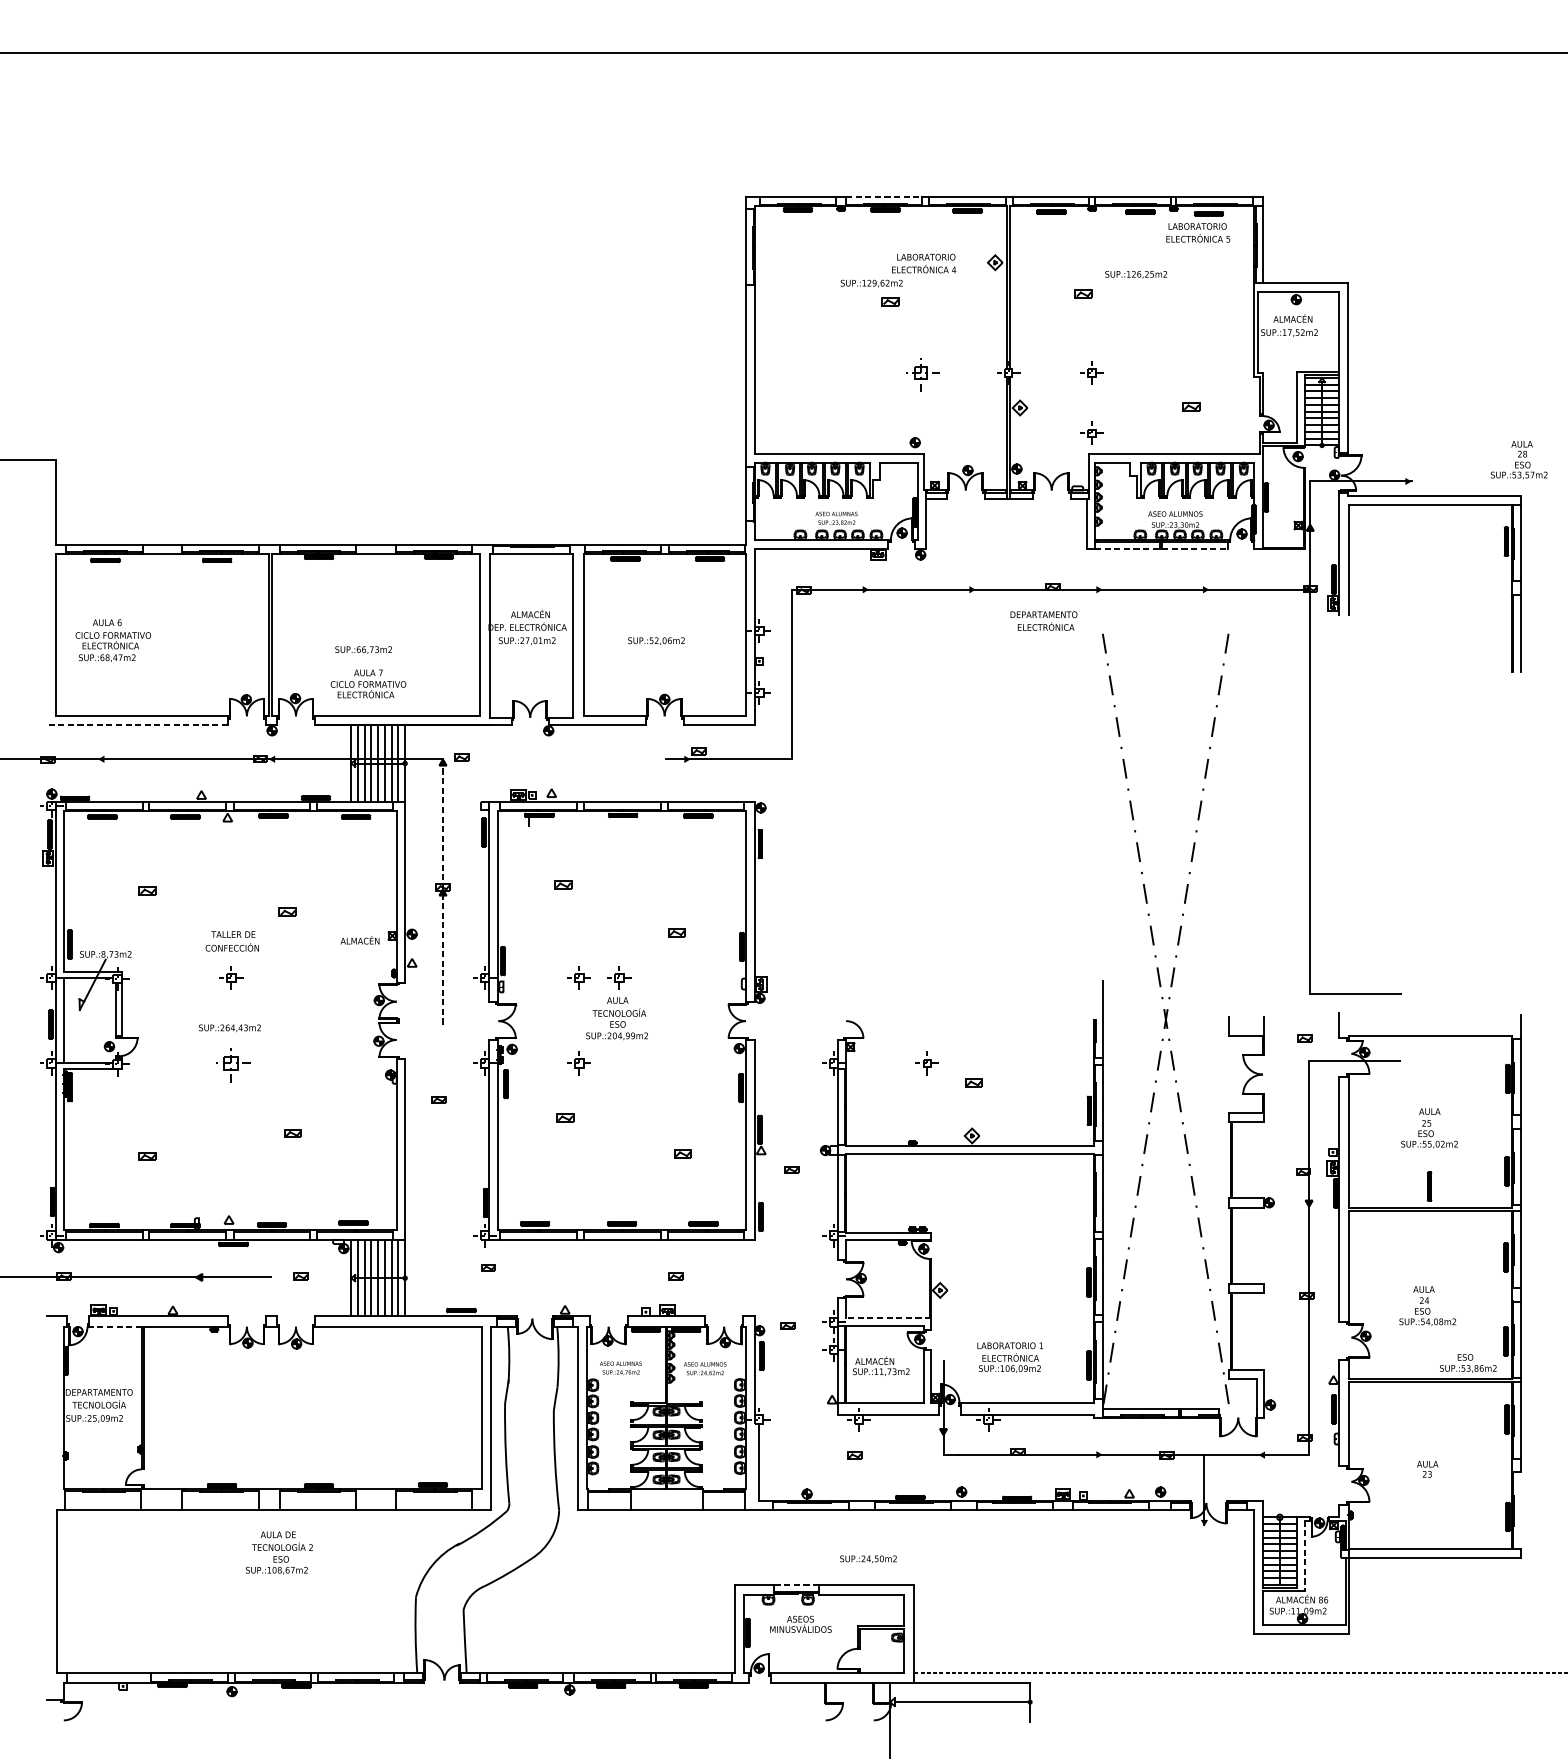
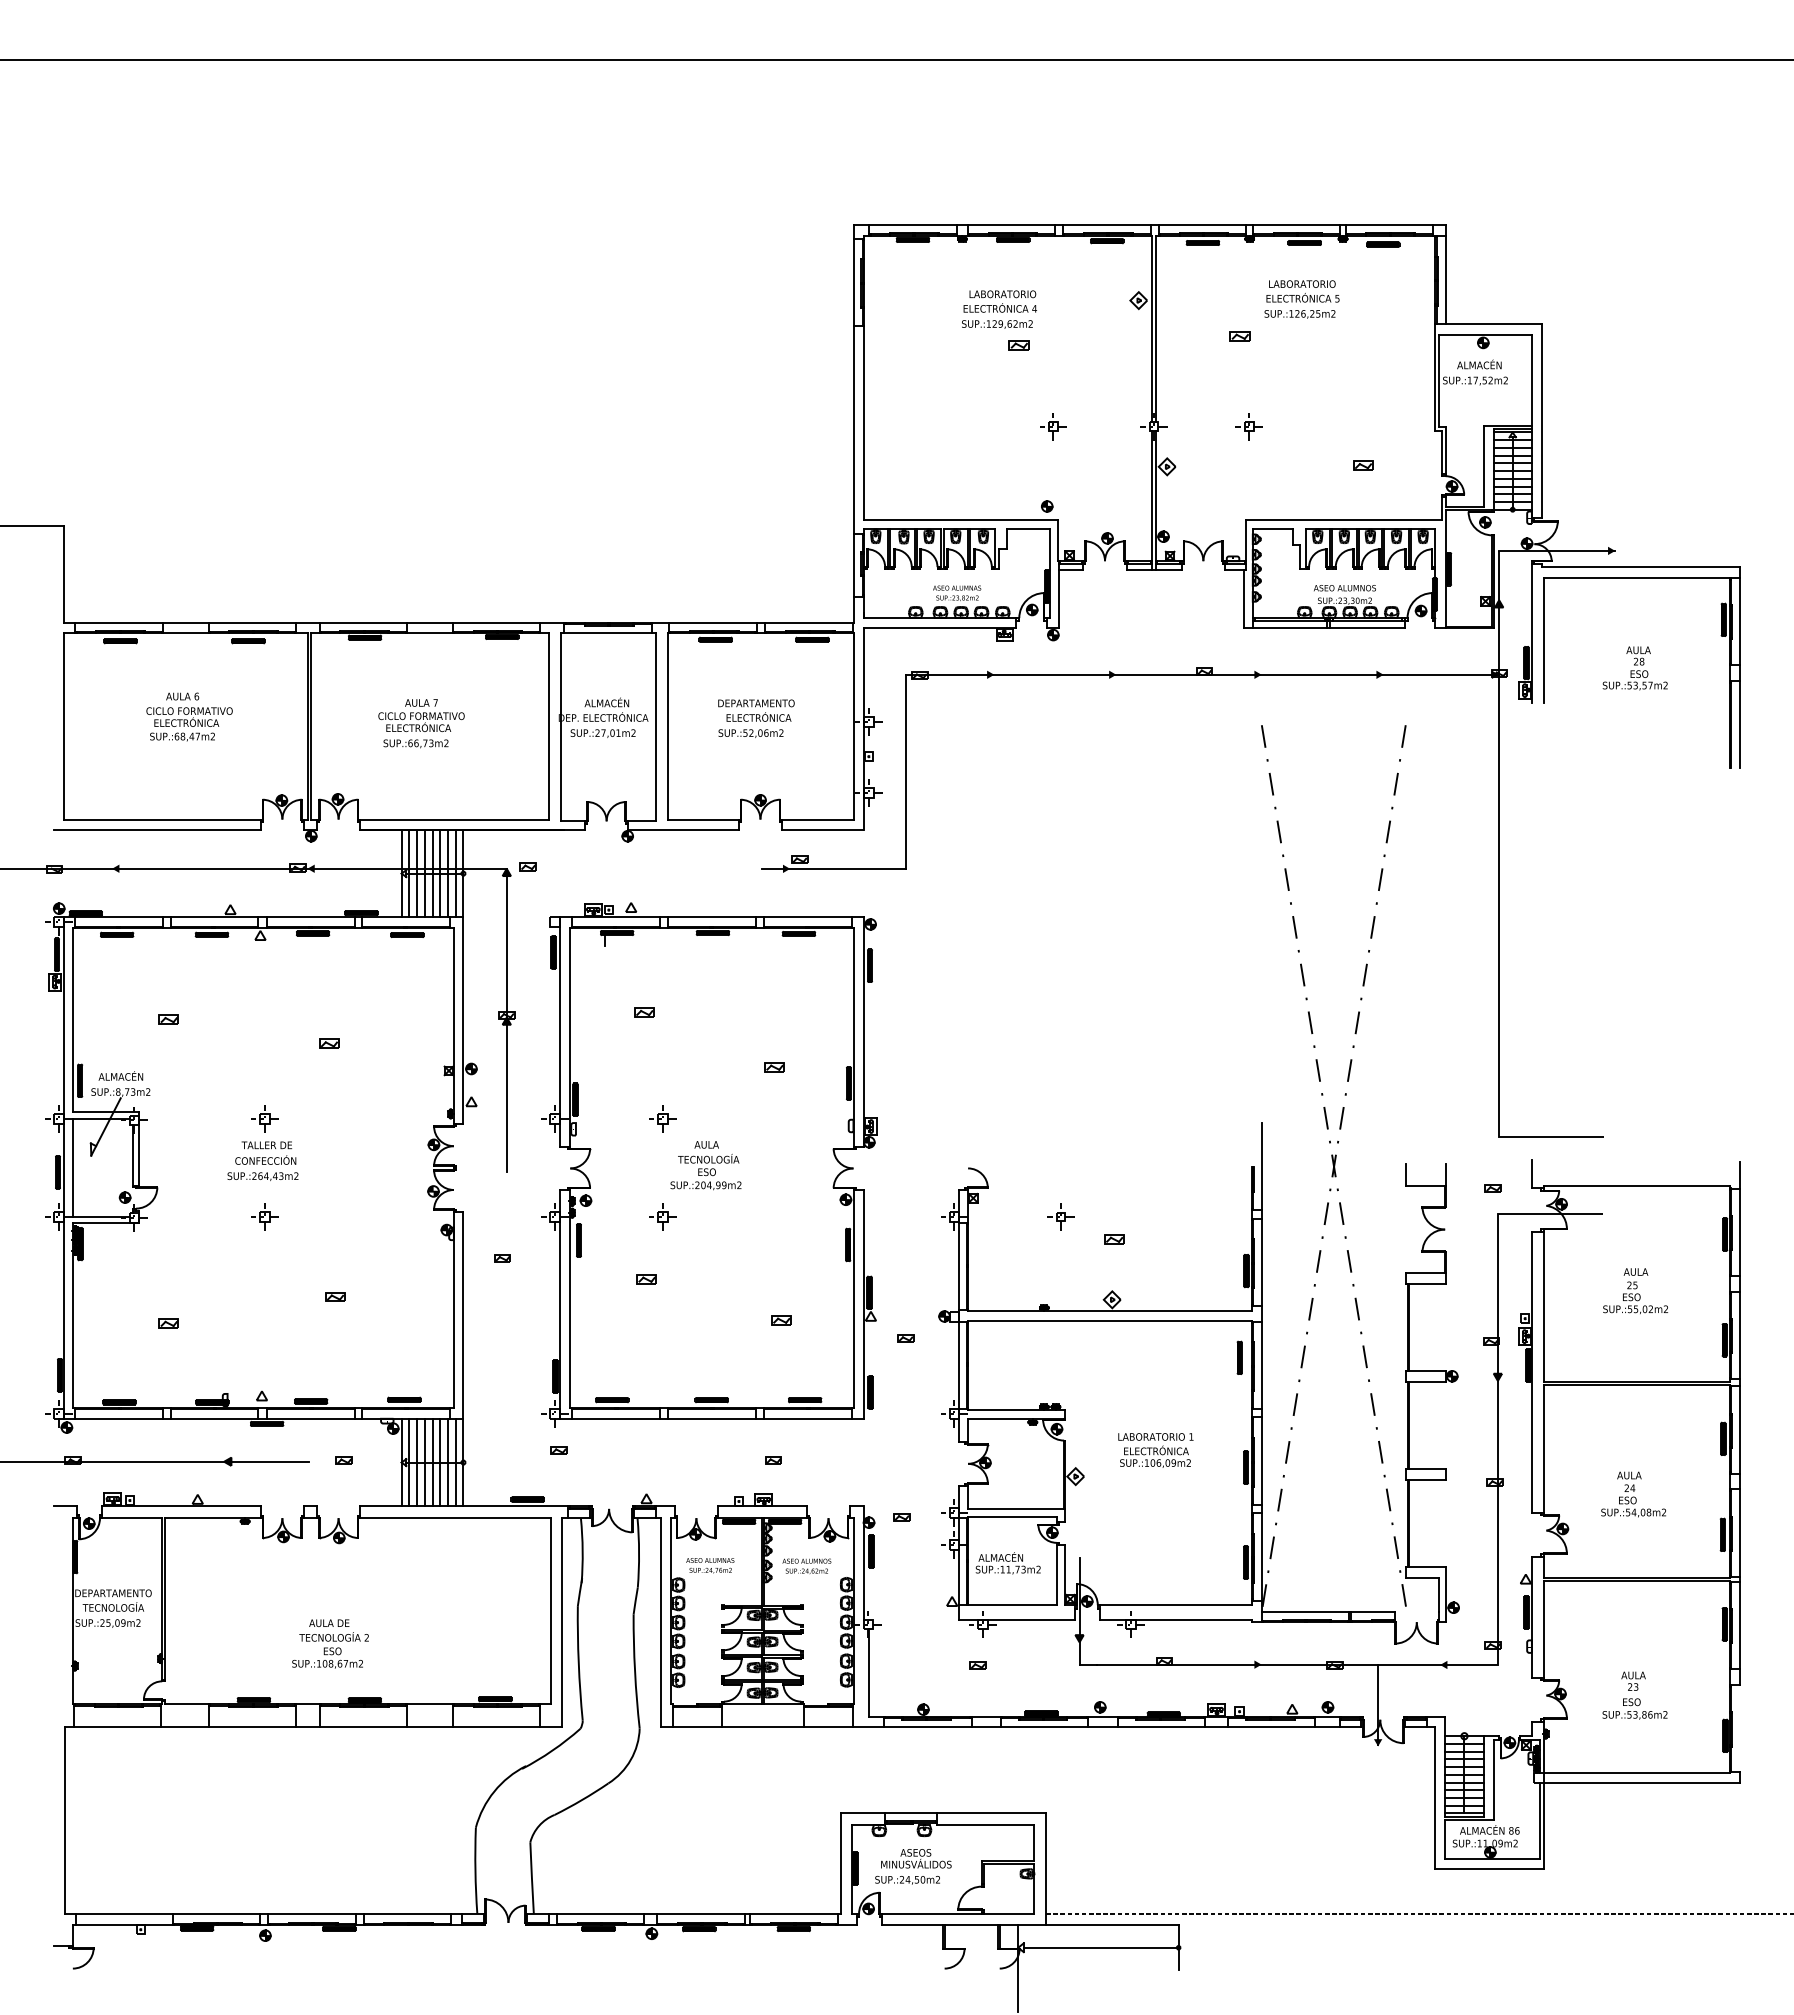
line: (884, 197) -> (1011, 225), dashed -> solid
text: (1197, 232) -> (1302, 291), moved
text: (923, 263) -> (999, 301), moved
part: (920, 372) -> (1053, 426), size x0.62
part: (1091, 433) -> (1248, 495), removed
text: (1518, 460) -> (1634, 668), moved
line: (1161, 549) -> (1328, 628), dashed -> solid
text: (1043, 620) -> (756, 710), moved
text: (113, 640) -> (189, 716), moved
text: (368, 683) -> (421, 715), moved
line: (136, 724) -> (156, 829), dashed -> solid
line: (442, 891) -> (506, 1020), dashed -> solid
text: (359, 939) -> (120, 1075), moved
text: (232, 940) -> (265, 1152), moved
part: (619, 977) -> (708, 1118), removed
part: (231, 1063) -> (264, 1216), size x0.62
part: (1429, 1186) -> (1239, 1357), moved
line: (888, 1318) -> (1016, 1508), dashed -> solid
line: (115, 1327) -> (131, 1518), dashed -> solid
text: (1009, 1357) -> (1155, 1450), moved
text: (1467, 1362) -> (1634, 1708), moved
text: (279, 1552) -> (330, 1643), moved
line: (1305, 1556) -> (1493, 1780), dashed -> solid
text: (868, 1559) -> (907, 1880), moved
line: (796, 1584) -> (911, 1813), dashed -> solid

